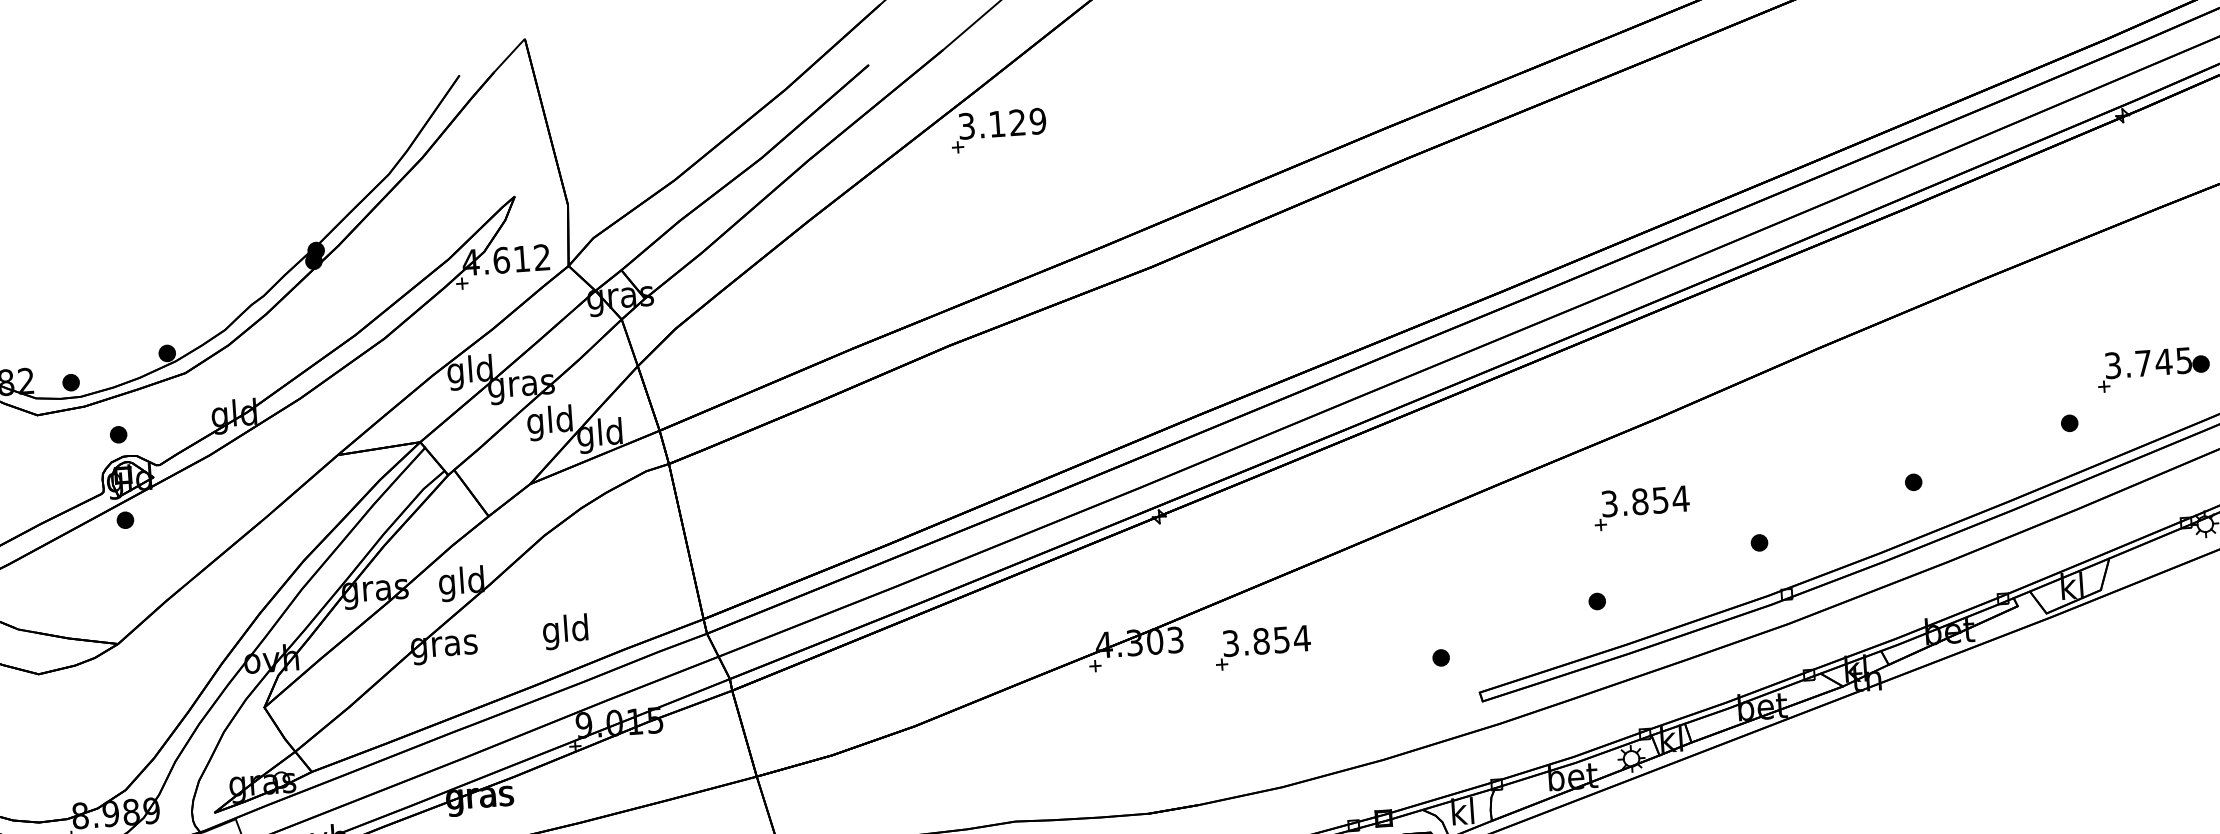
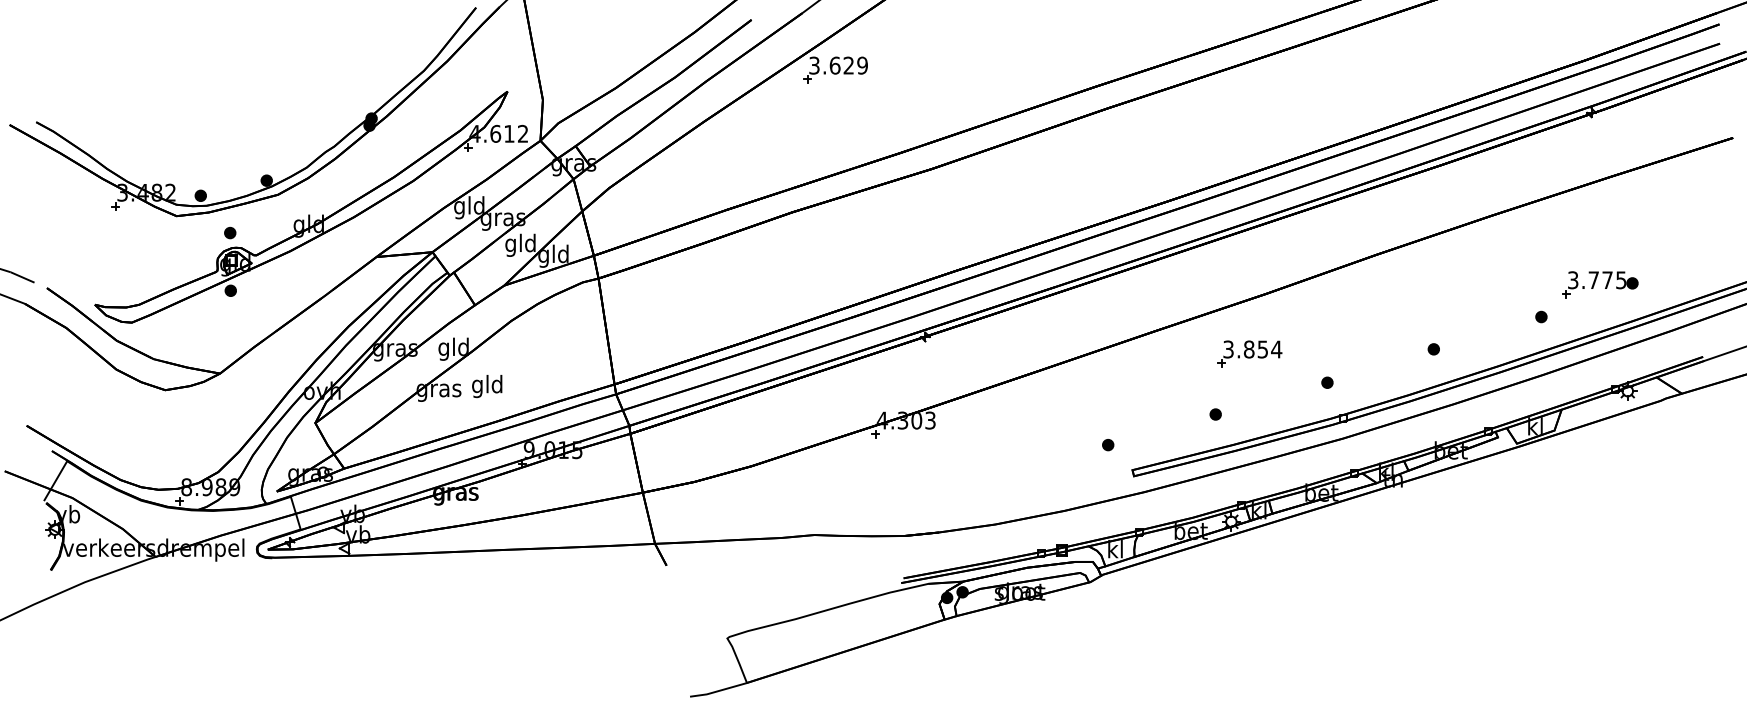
text: (996, 123) -> (834, 65), 3.129 -> 3.629
text: (2163, 360) -> (1607, 279), 3.745 -> 3.775
text: (565, 631) -> (487, 386), moved
part: (1262, 647) -> (988, 429), removed

